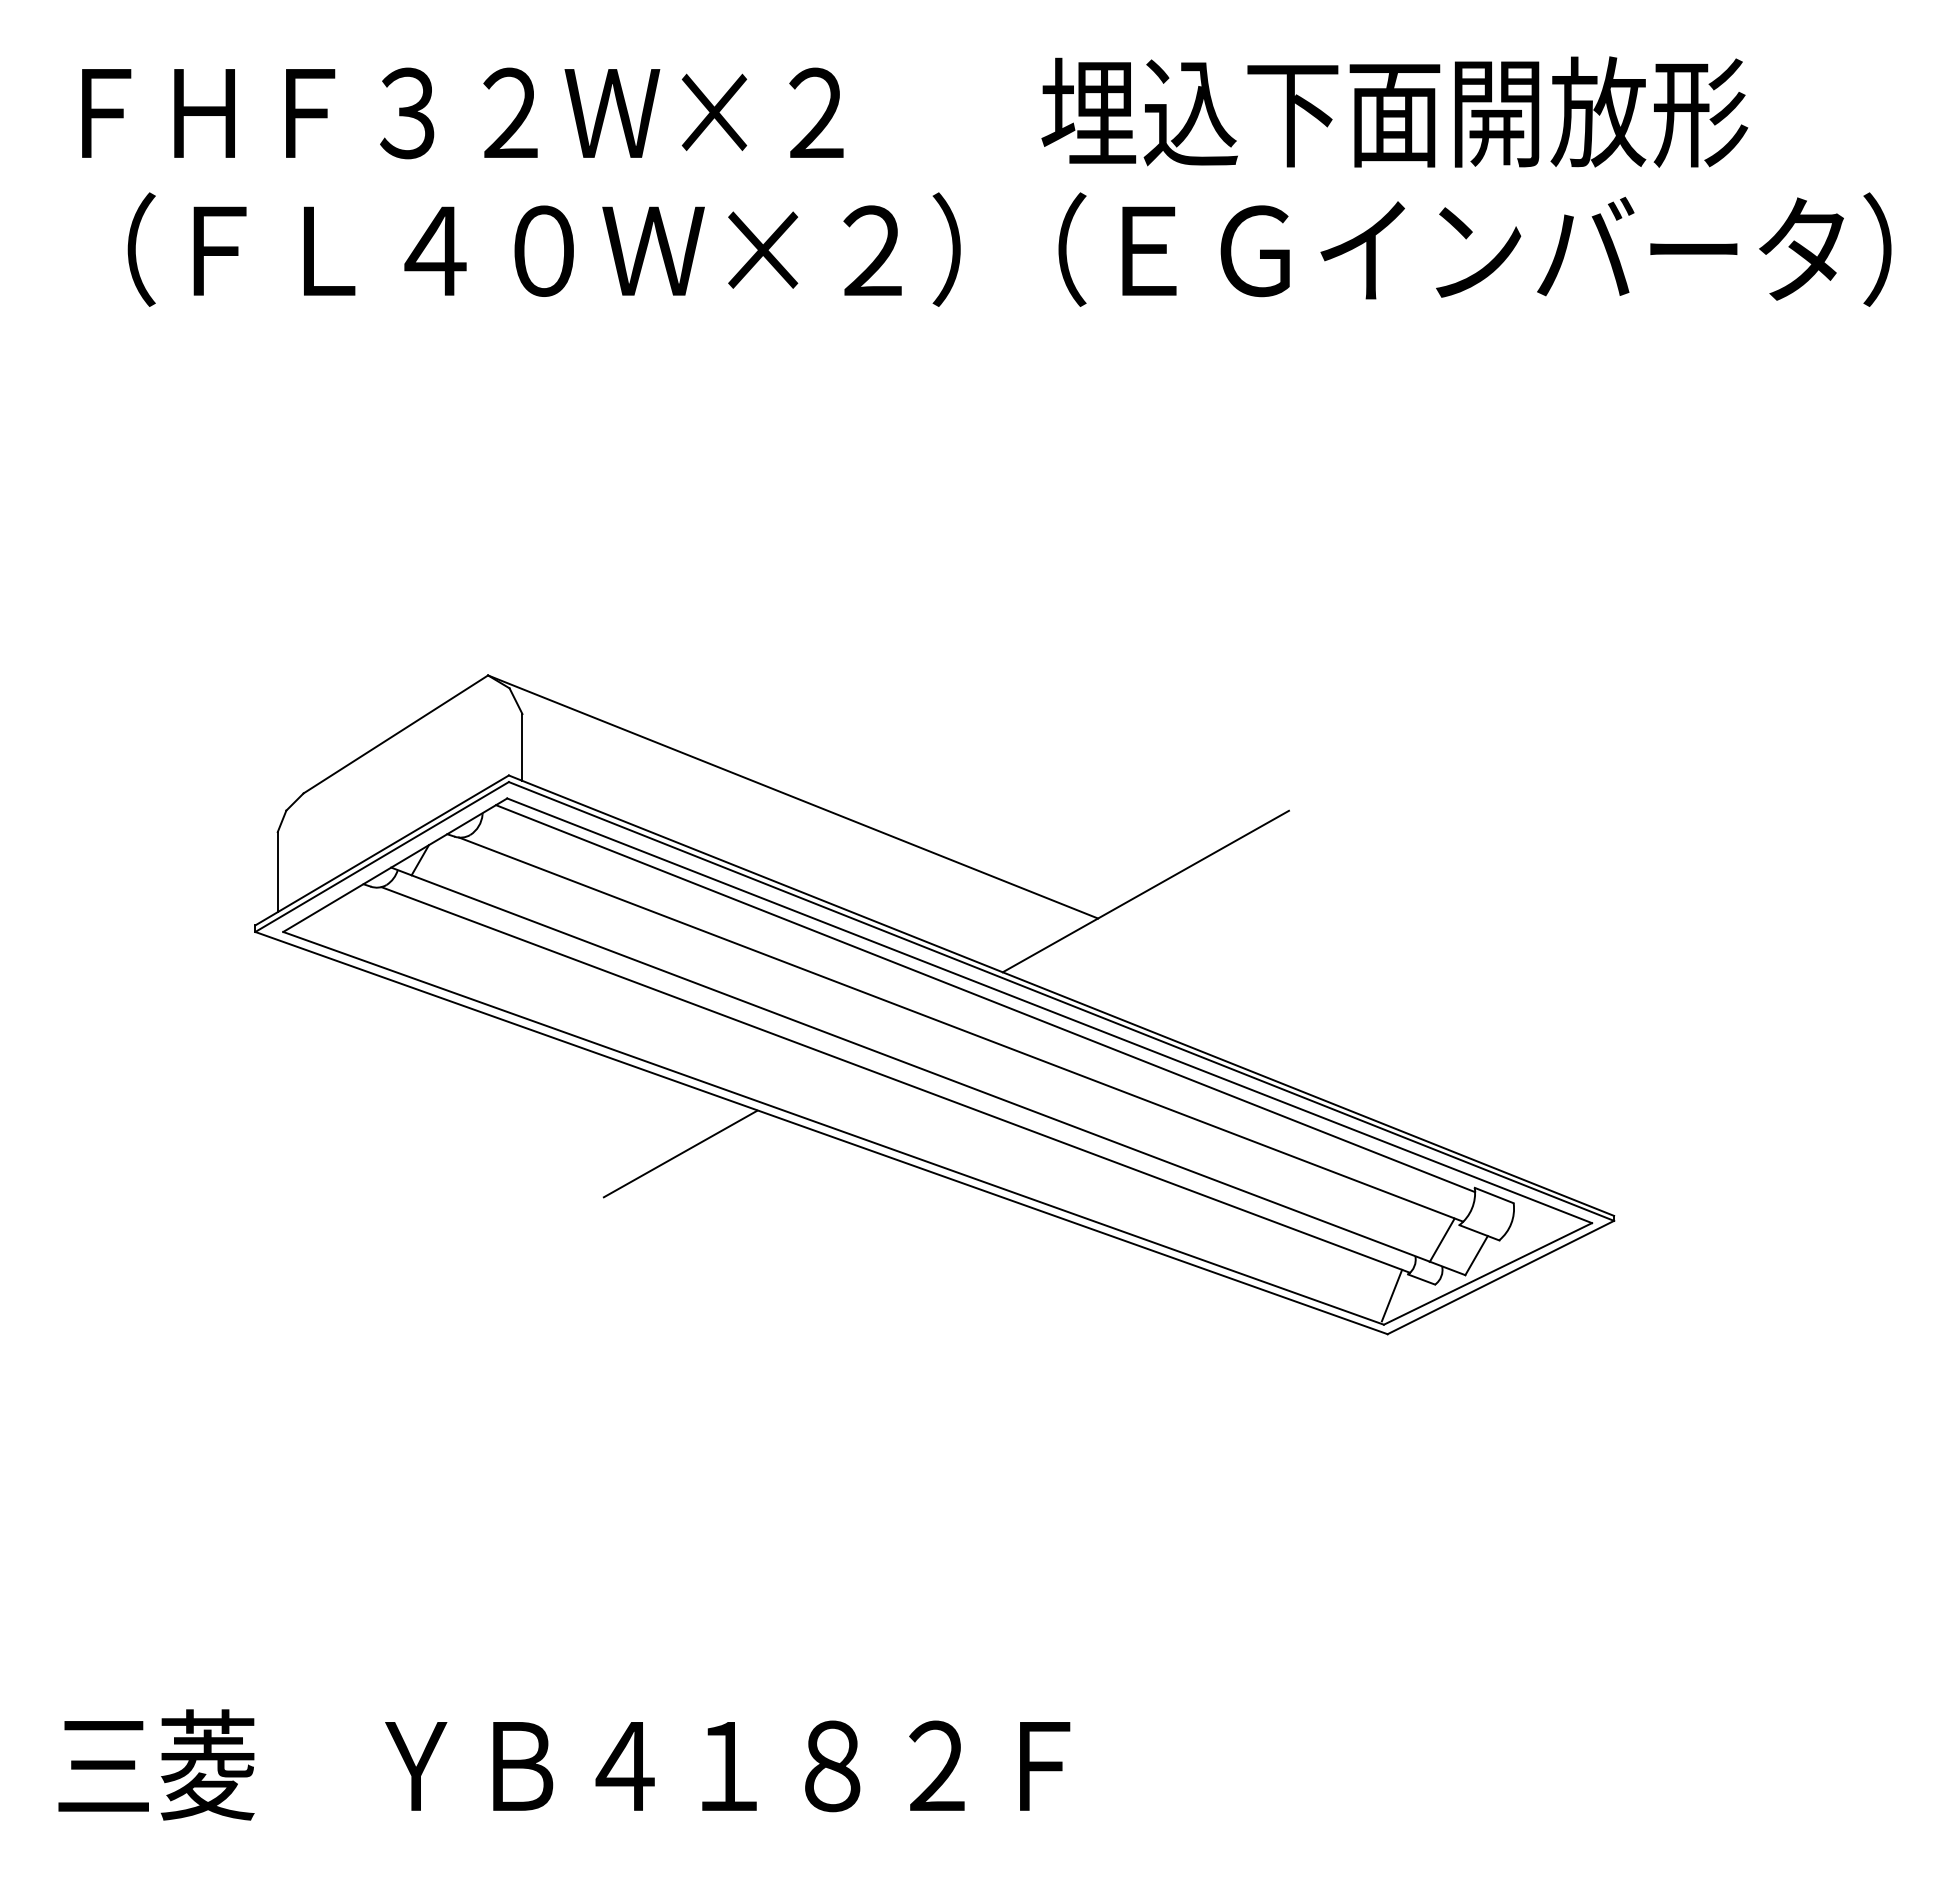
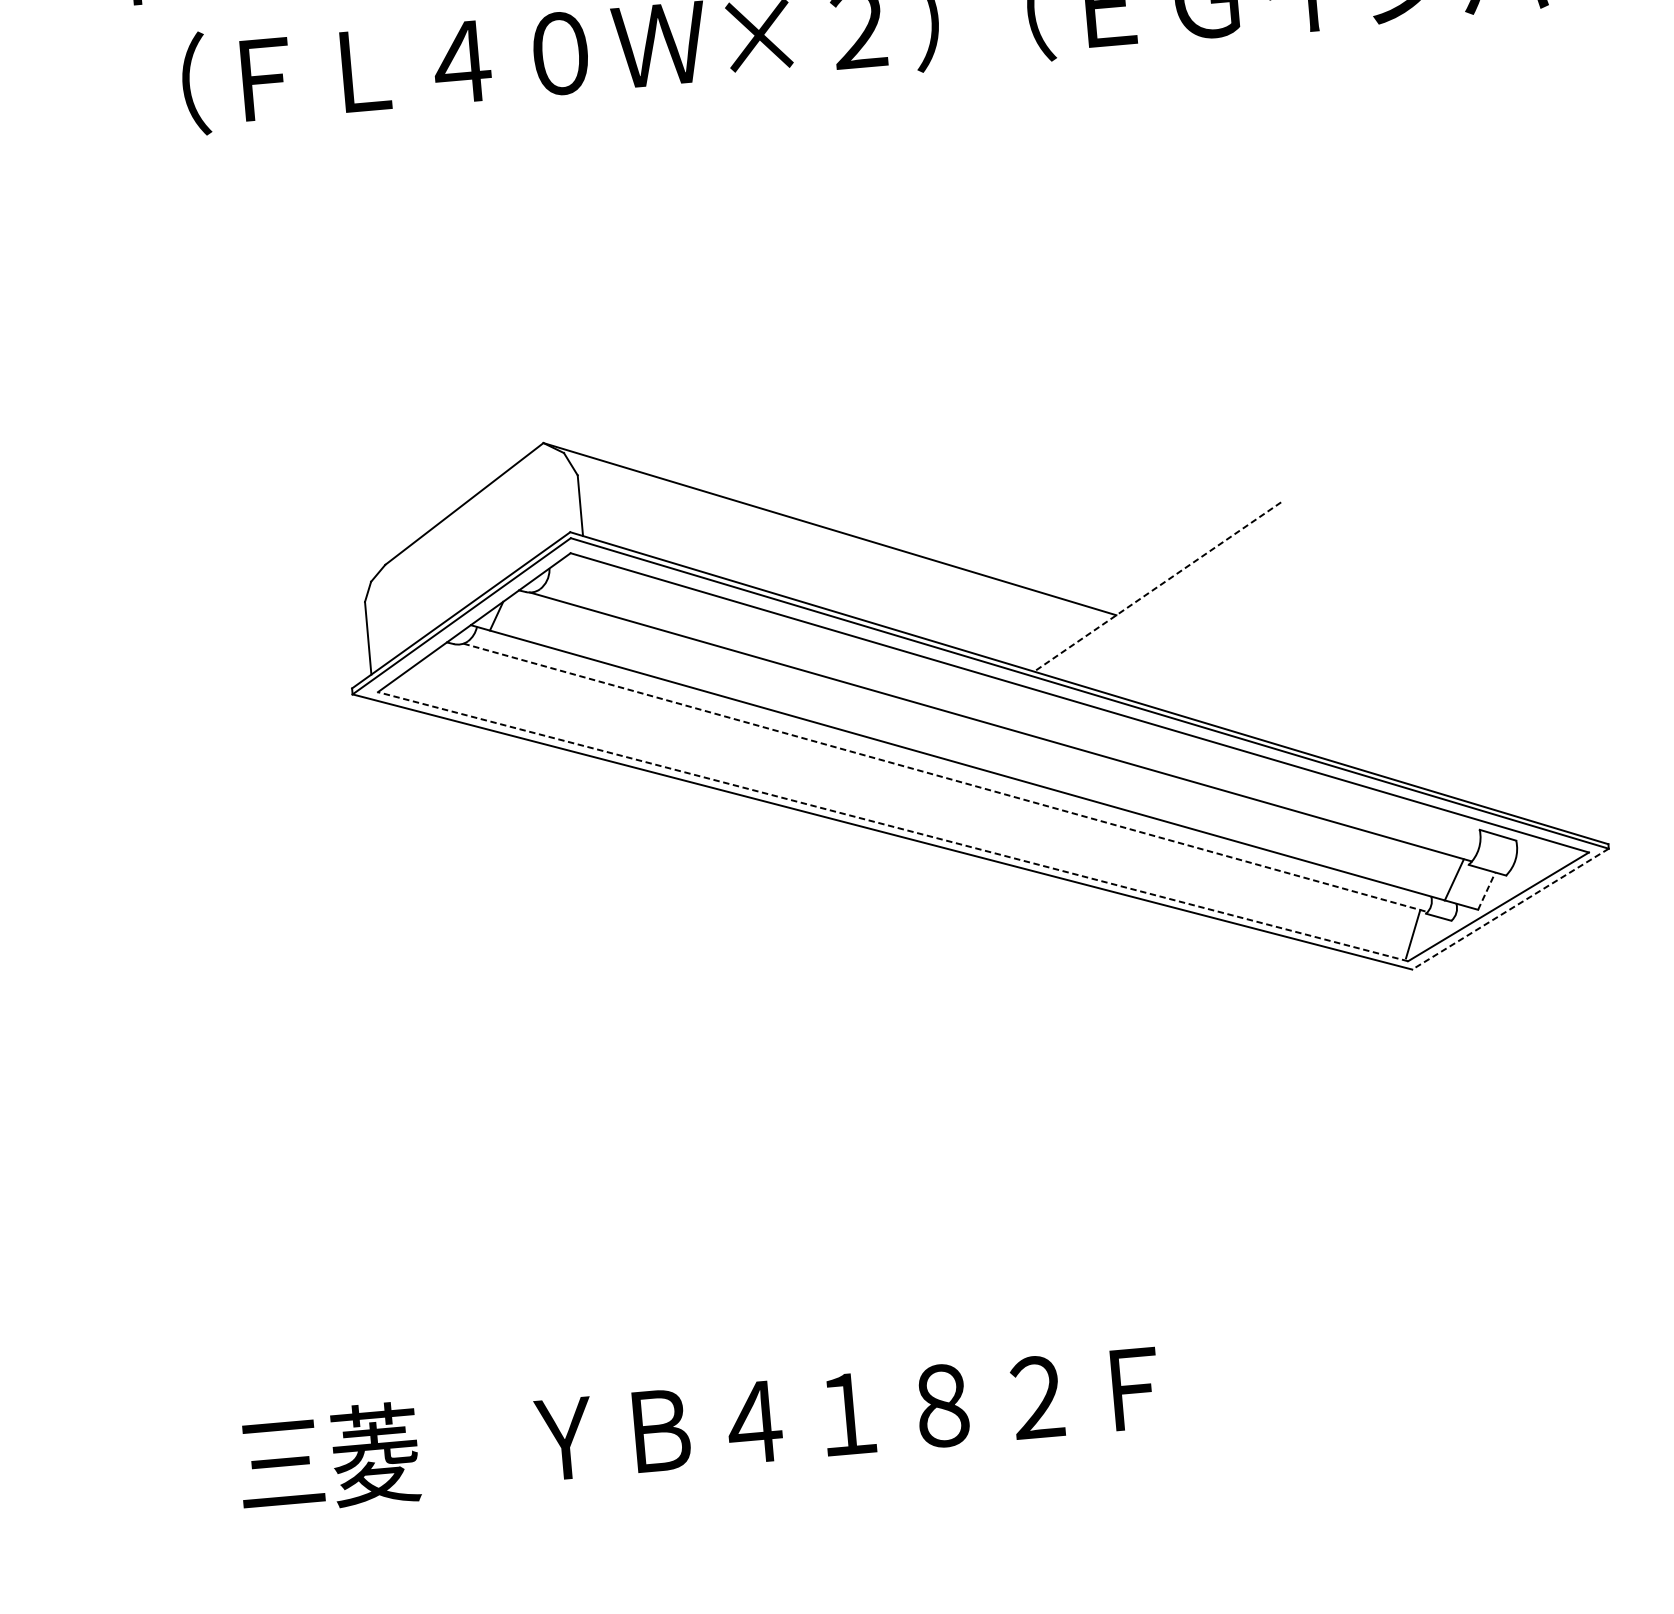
line: (1145, 891) -> (1157, 586), solid -> dashed
line: (985, 998) -> (1020, 696), removed
line: (896, 1080) -> (946, 778), solid -> dashed
line: (833, 1128) -> (892, 826), solid -> dashed
line: (680, 1153) -> (756, 861), removed
line: (1476, 1255) -> (1486, 891), solid -> dashed
line: (1500, 1277) -> (1510, 909), solid -> dashed

